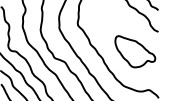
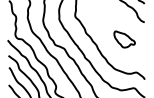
part: (135, 51) -> (124, 39), size x0.6

